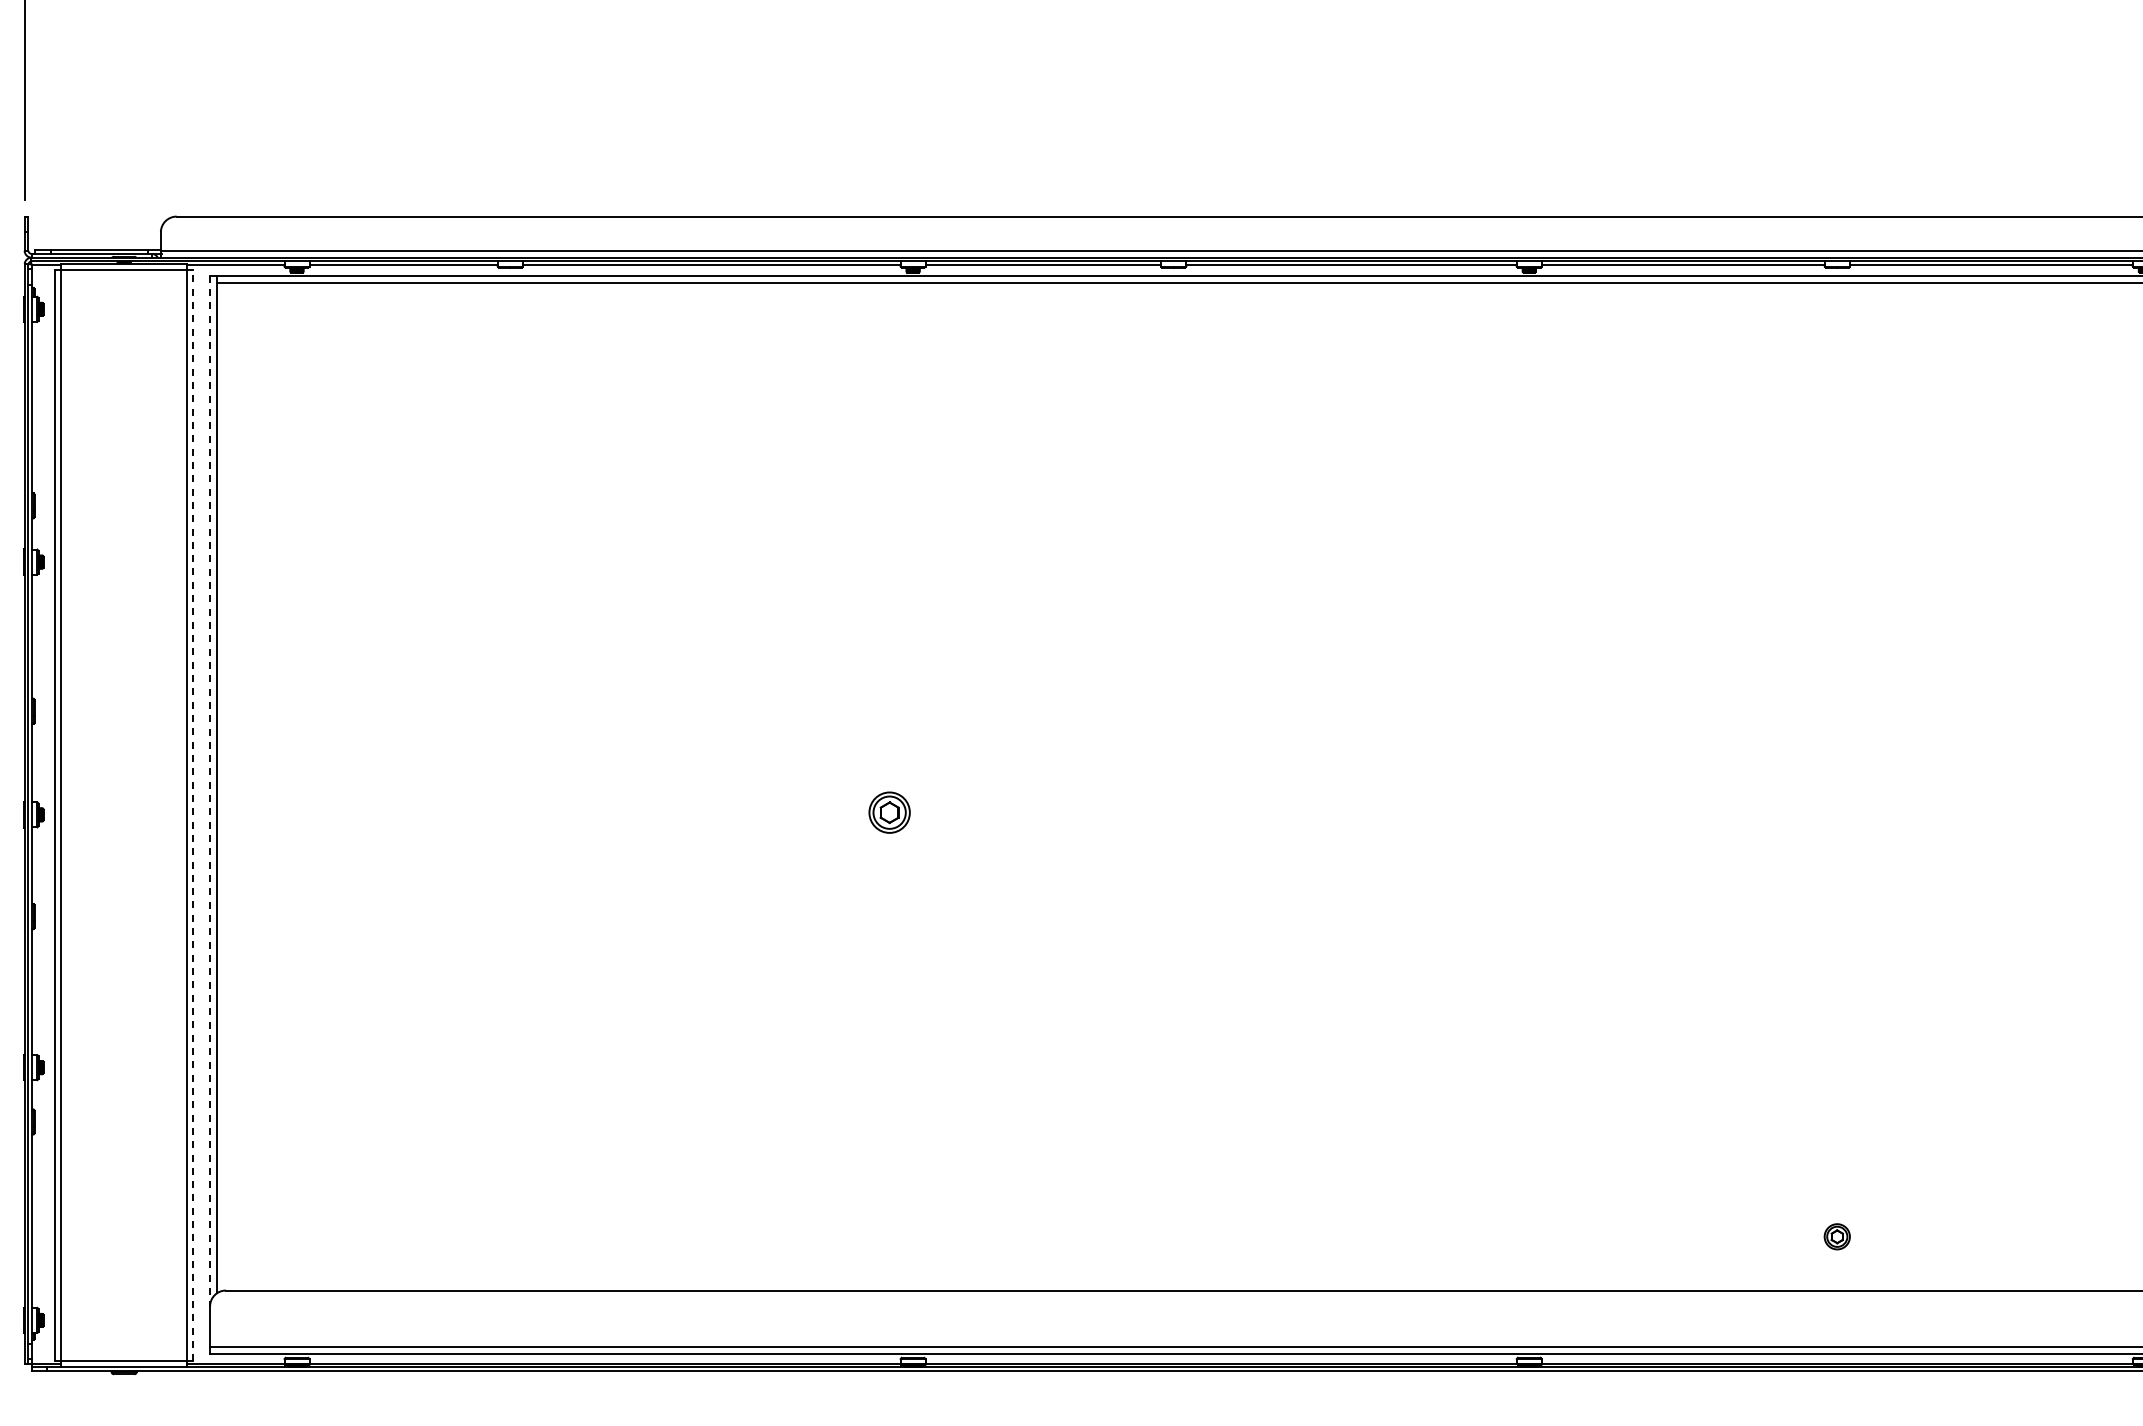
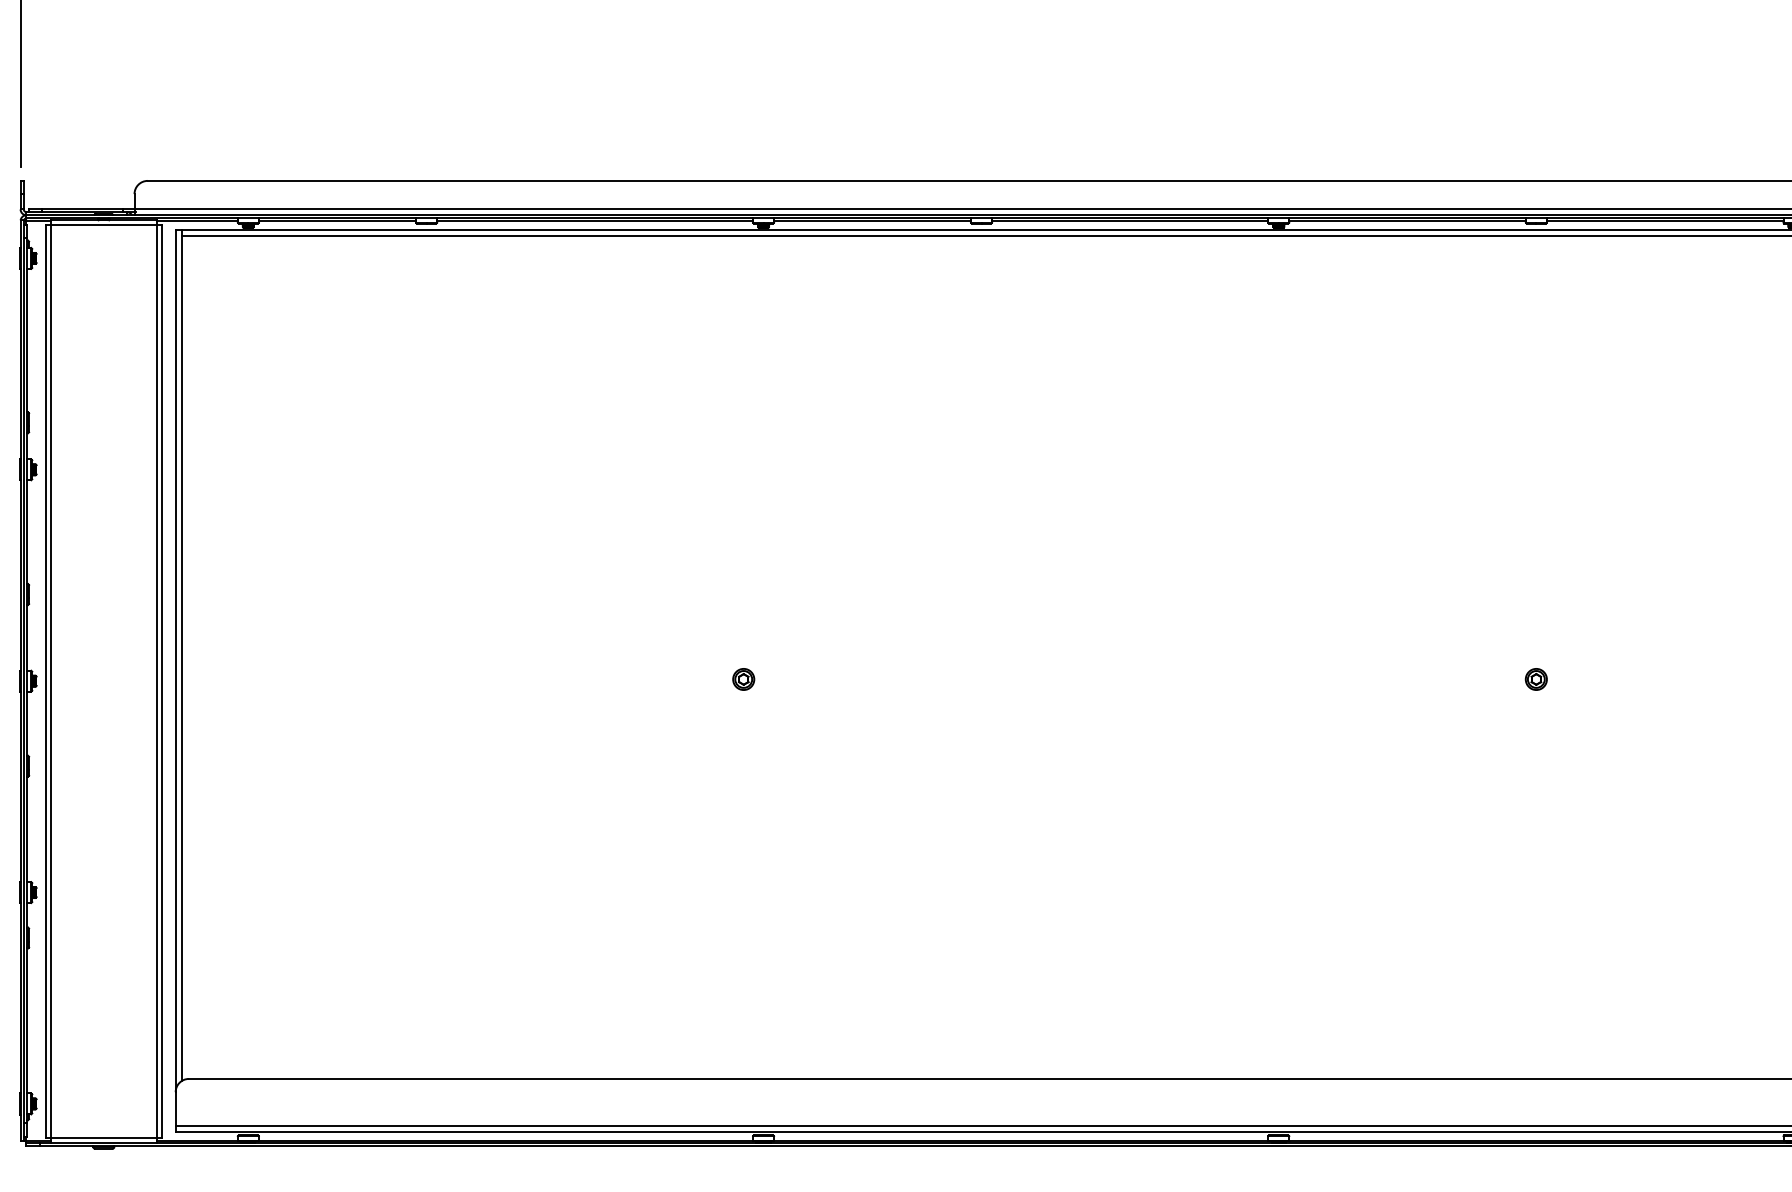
line: (210, 791) -> (176, 661), dashed -> solid
part: (888, 812) -> (742, 679), size x0.62
line: (193, 815) -> (161, 681), dashed -> solid
part: (1836, 1236) -> (1535, 679), moved

